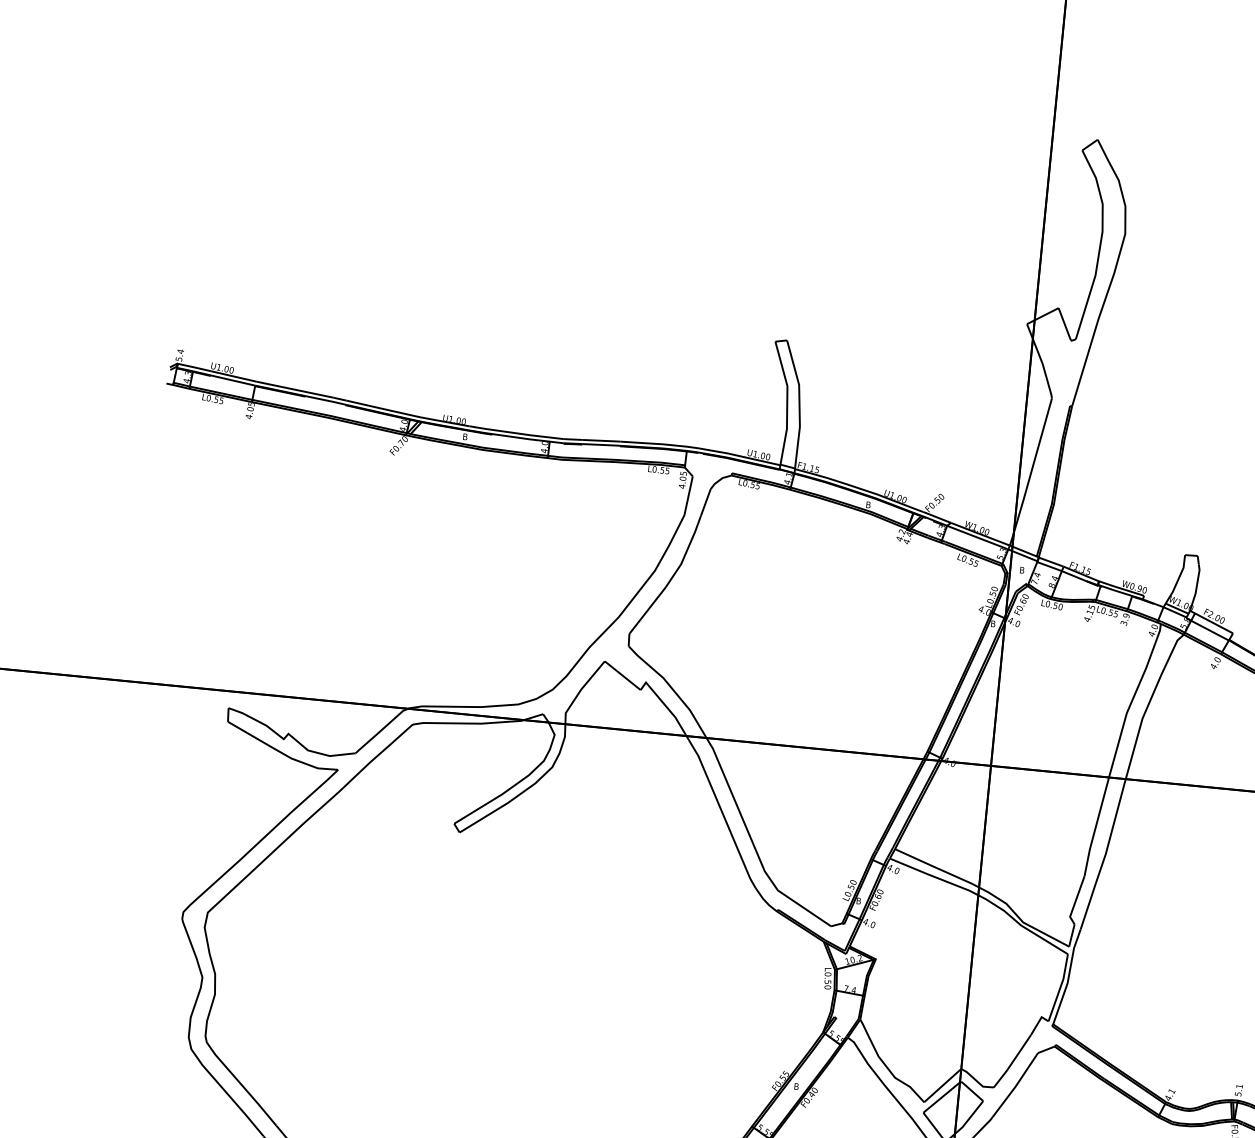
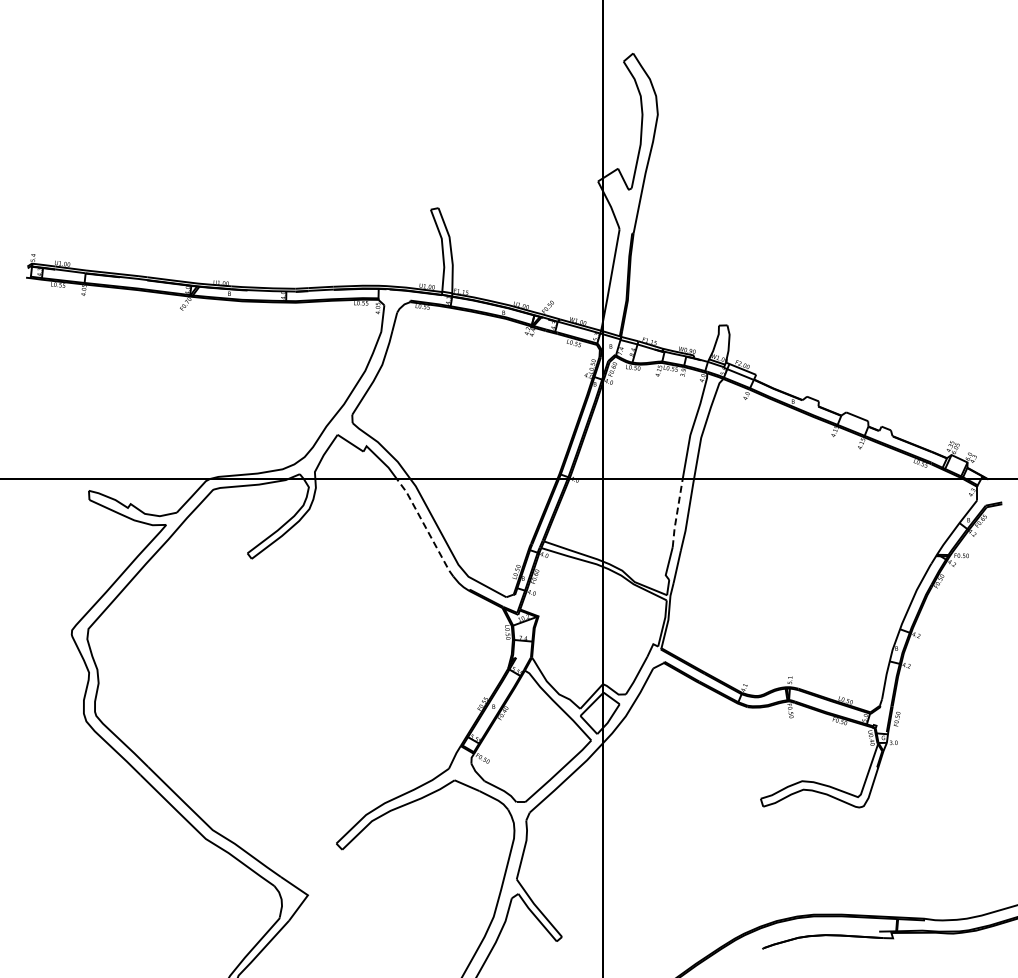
line: (721, 811) -> (425, 527), solid -> dashed
line: (1096, 827) -> (677, 513), solid -> dashed

